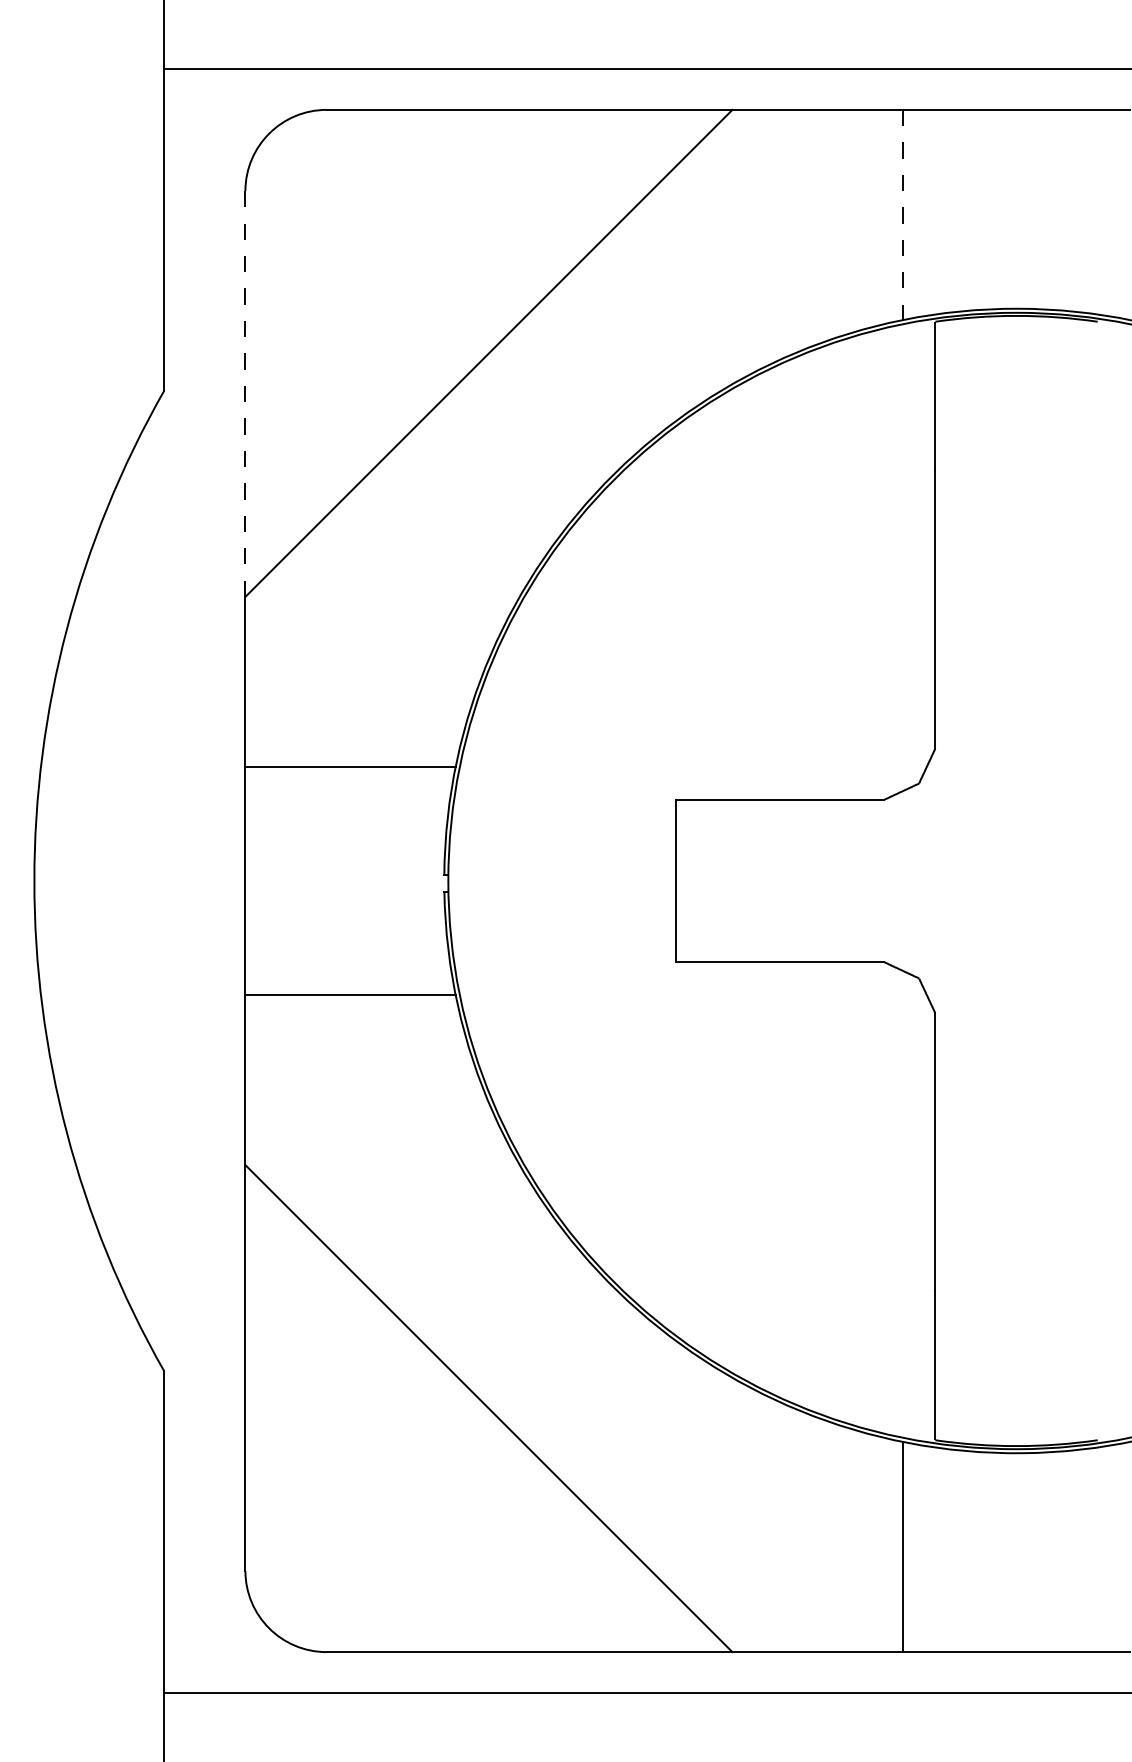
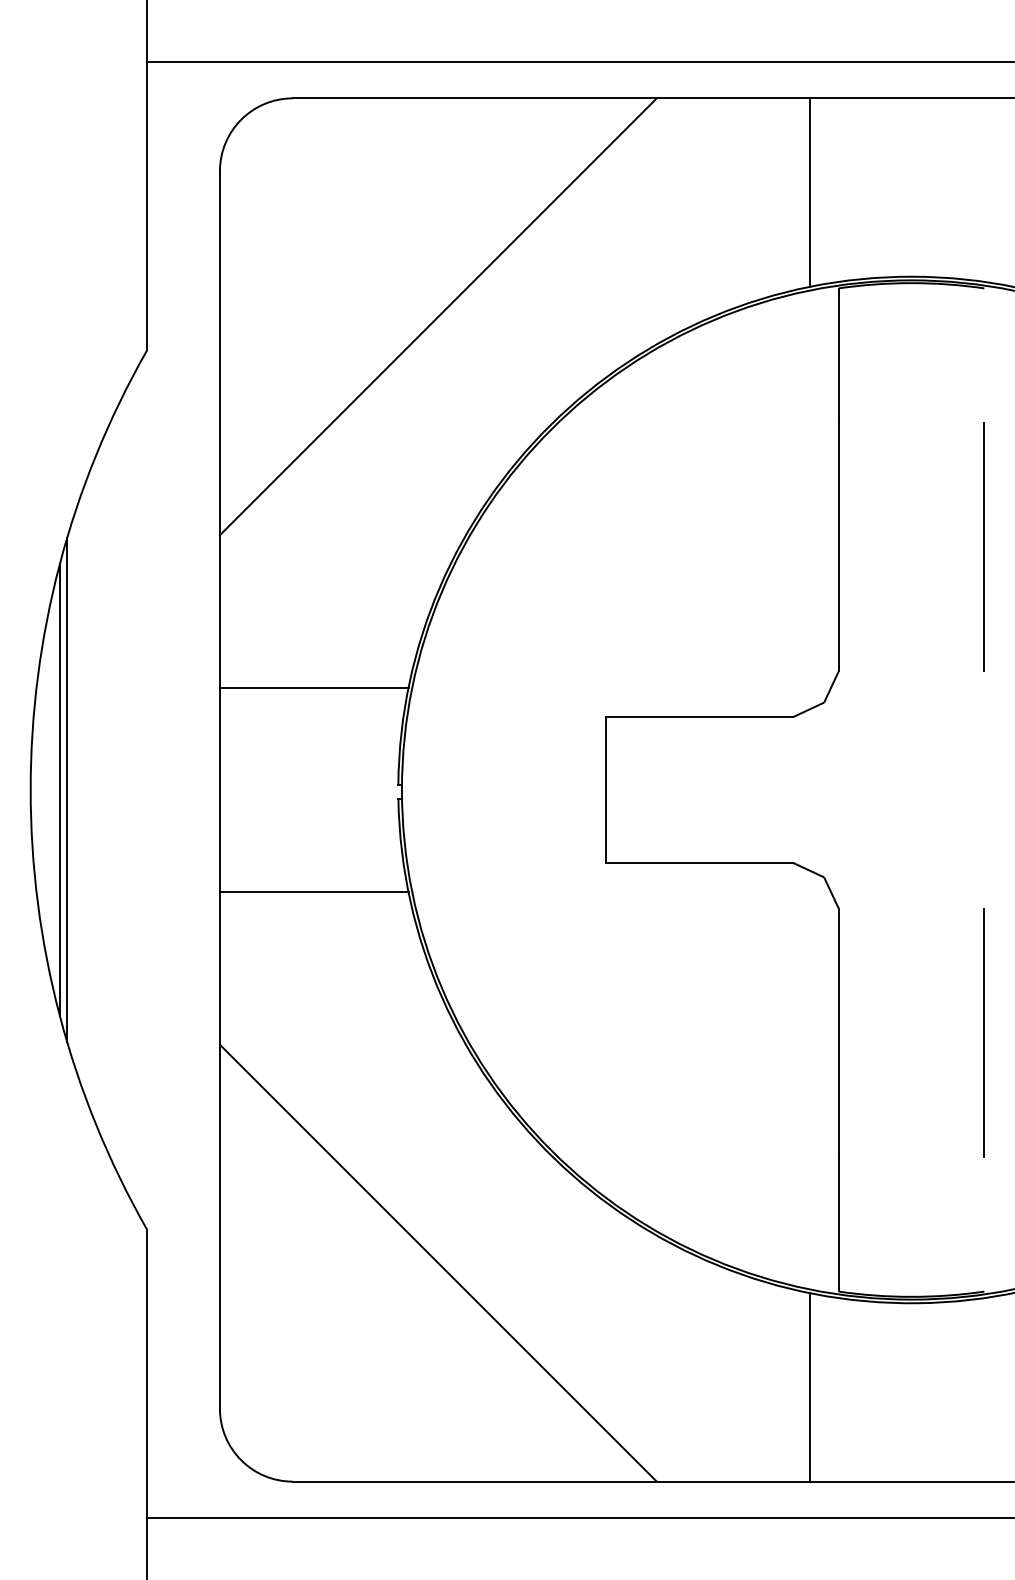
line: (902, 215) -> (809, 193), dashed -> solid
line: (244, 394) -> (219, 353), dashed -> solid
line: (1097, 609) -> (984, 546), added
line: (66, 880) -> (59, 789), added
line: (75, 880) -> (67, 789), added
line: (1097, 1151) -> (984, 1032), added

